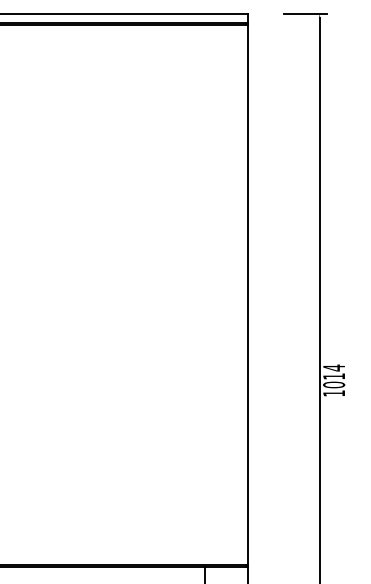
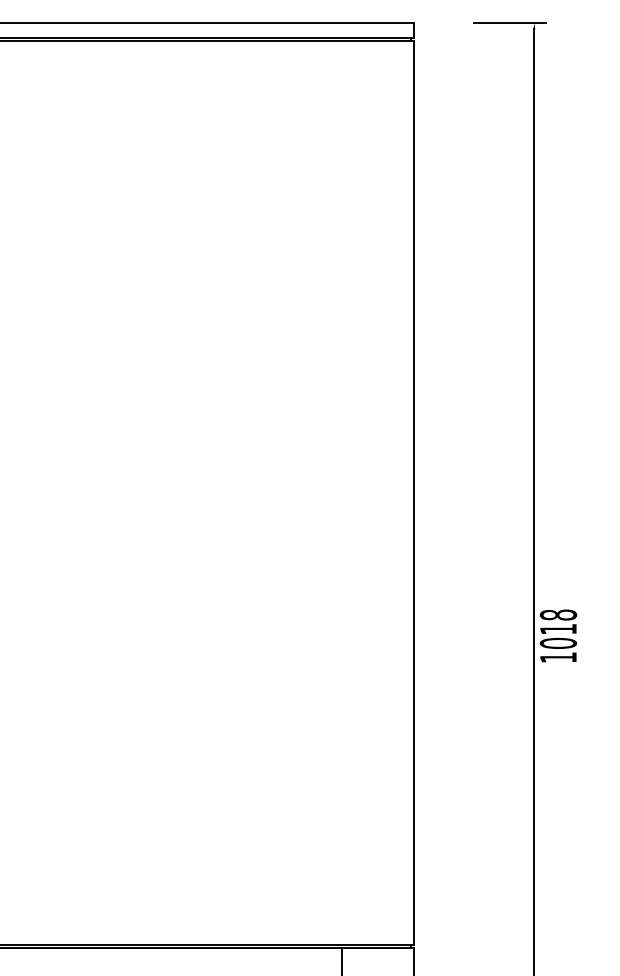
text: (334, 367) -> (559, 614), 1014 -> 1018

